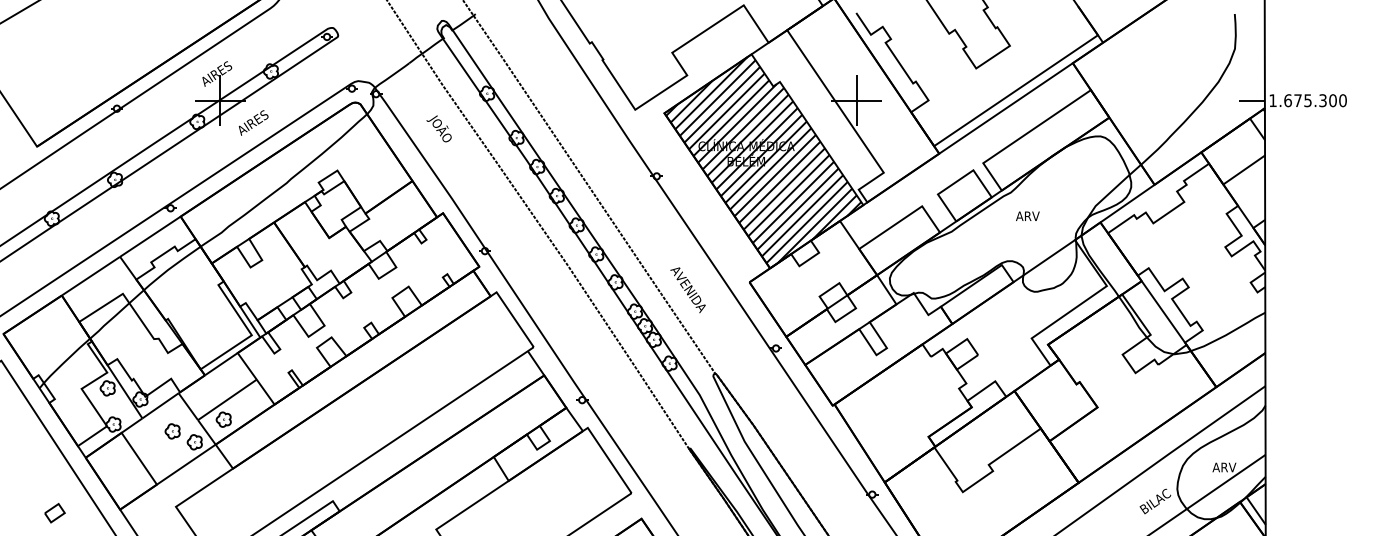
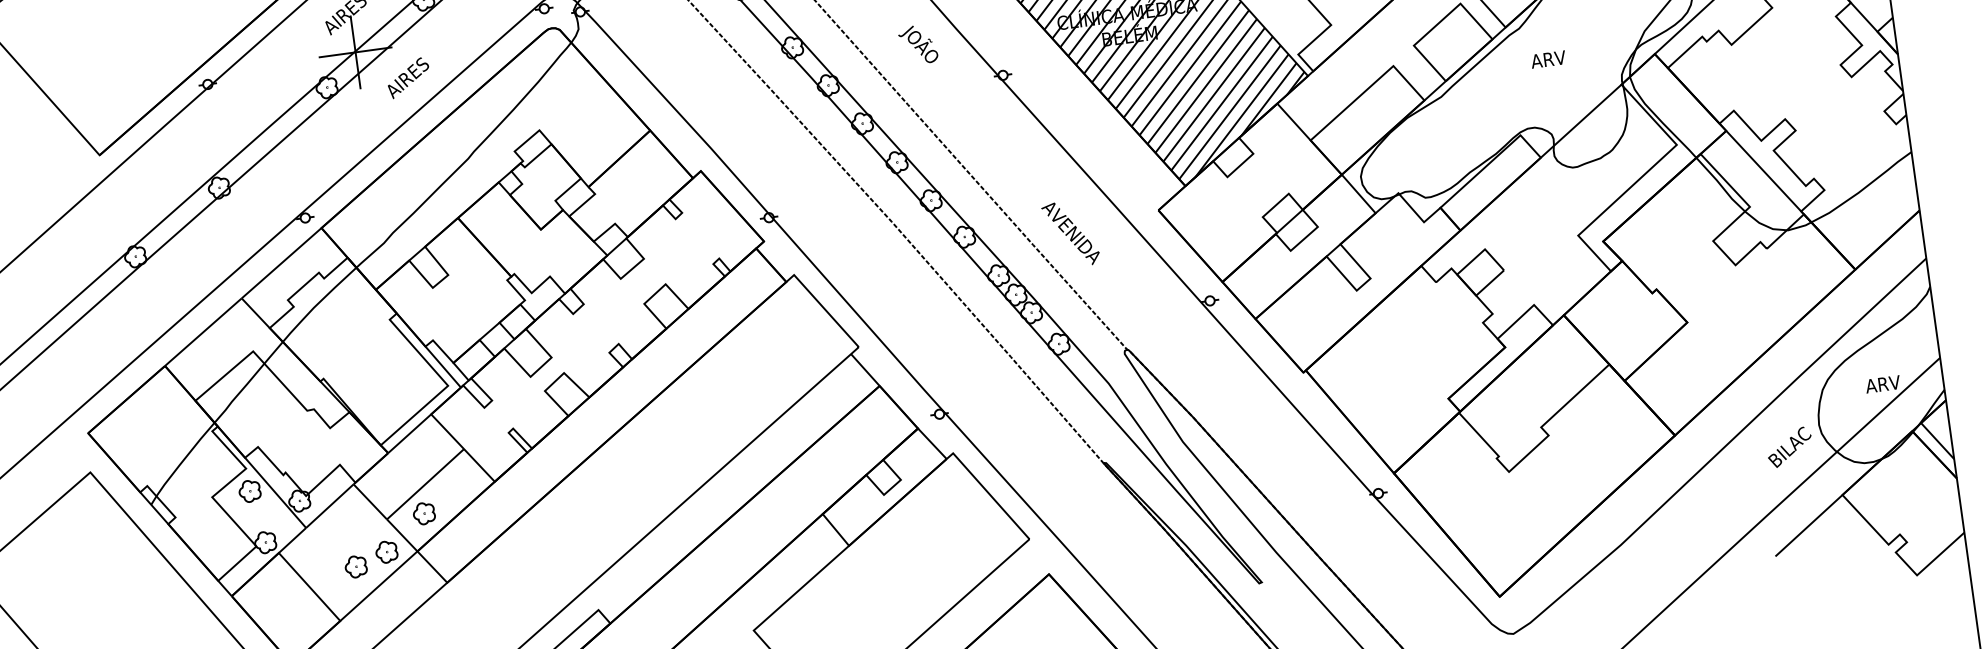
text: (438, 128) -> (917, 44), moved
part: (172, 431) -> (355, 567), moved

